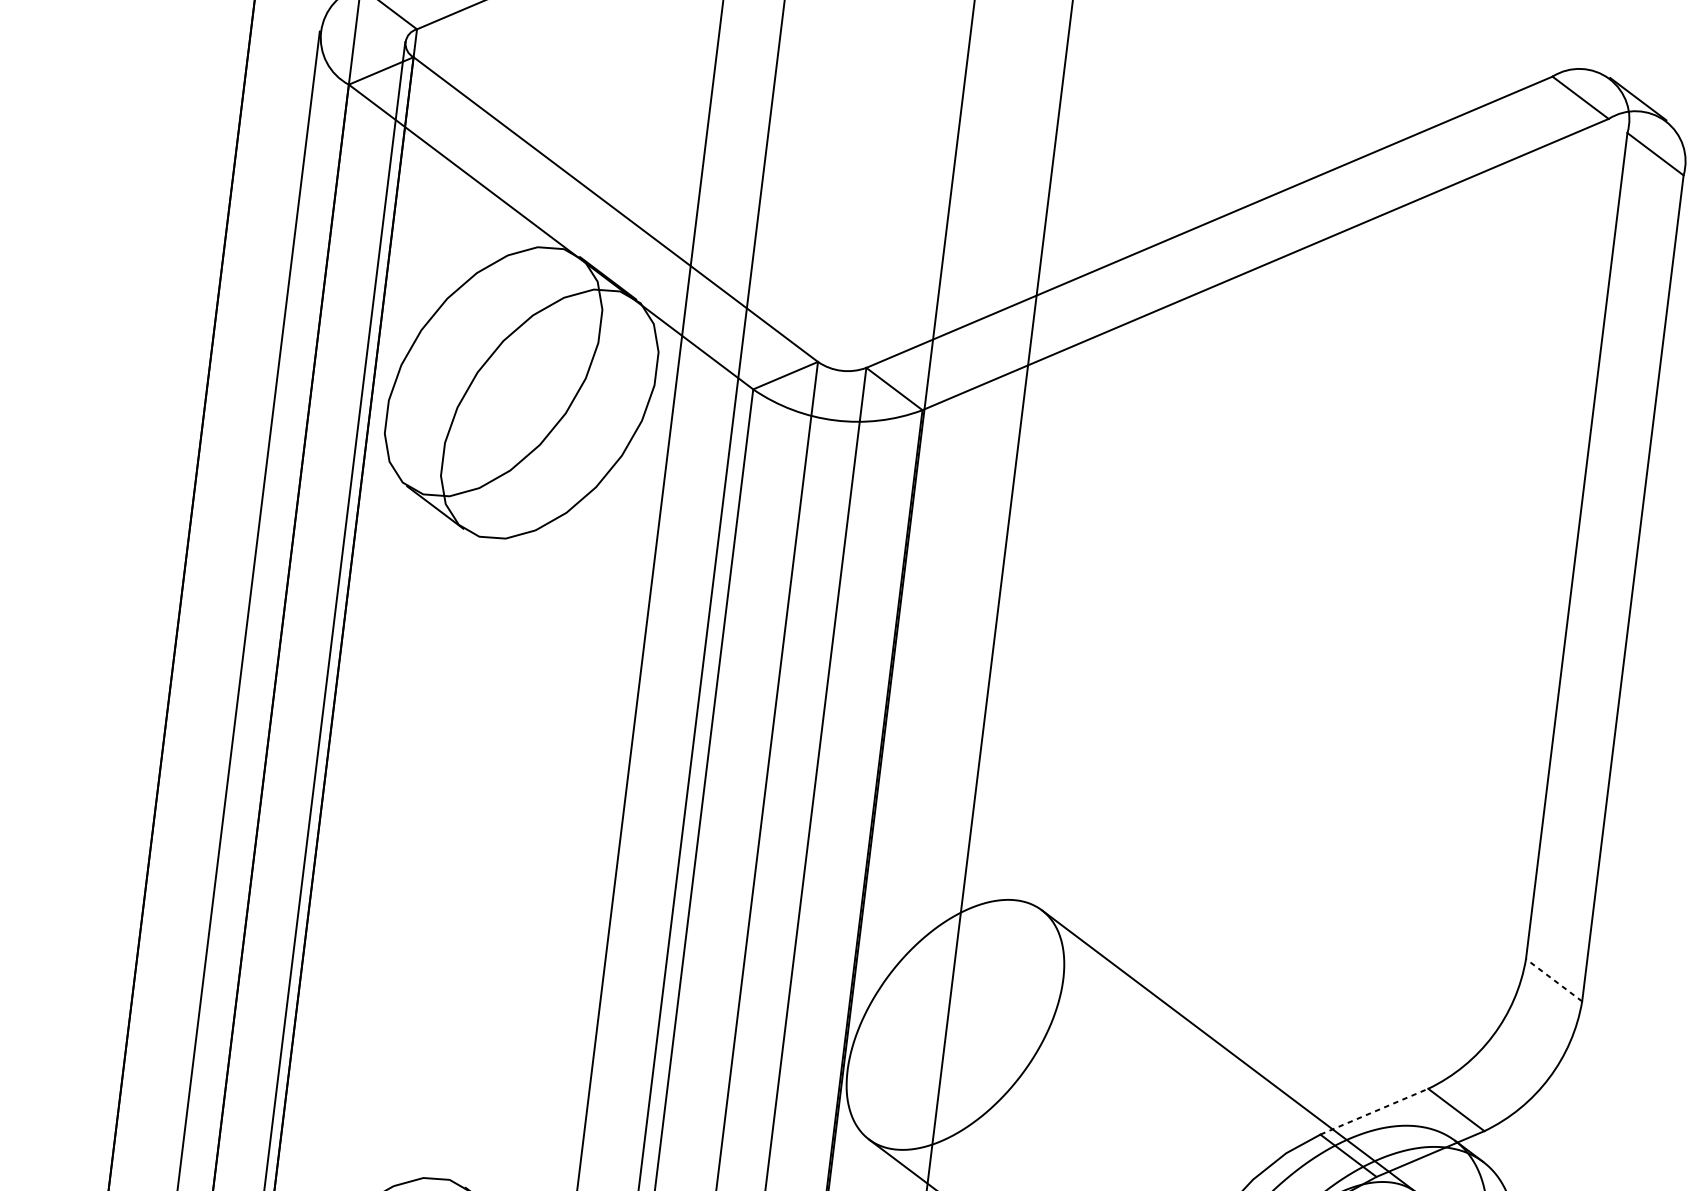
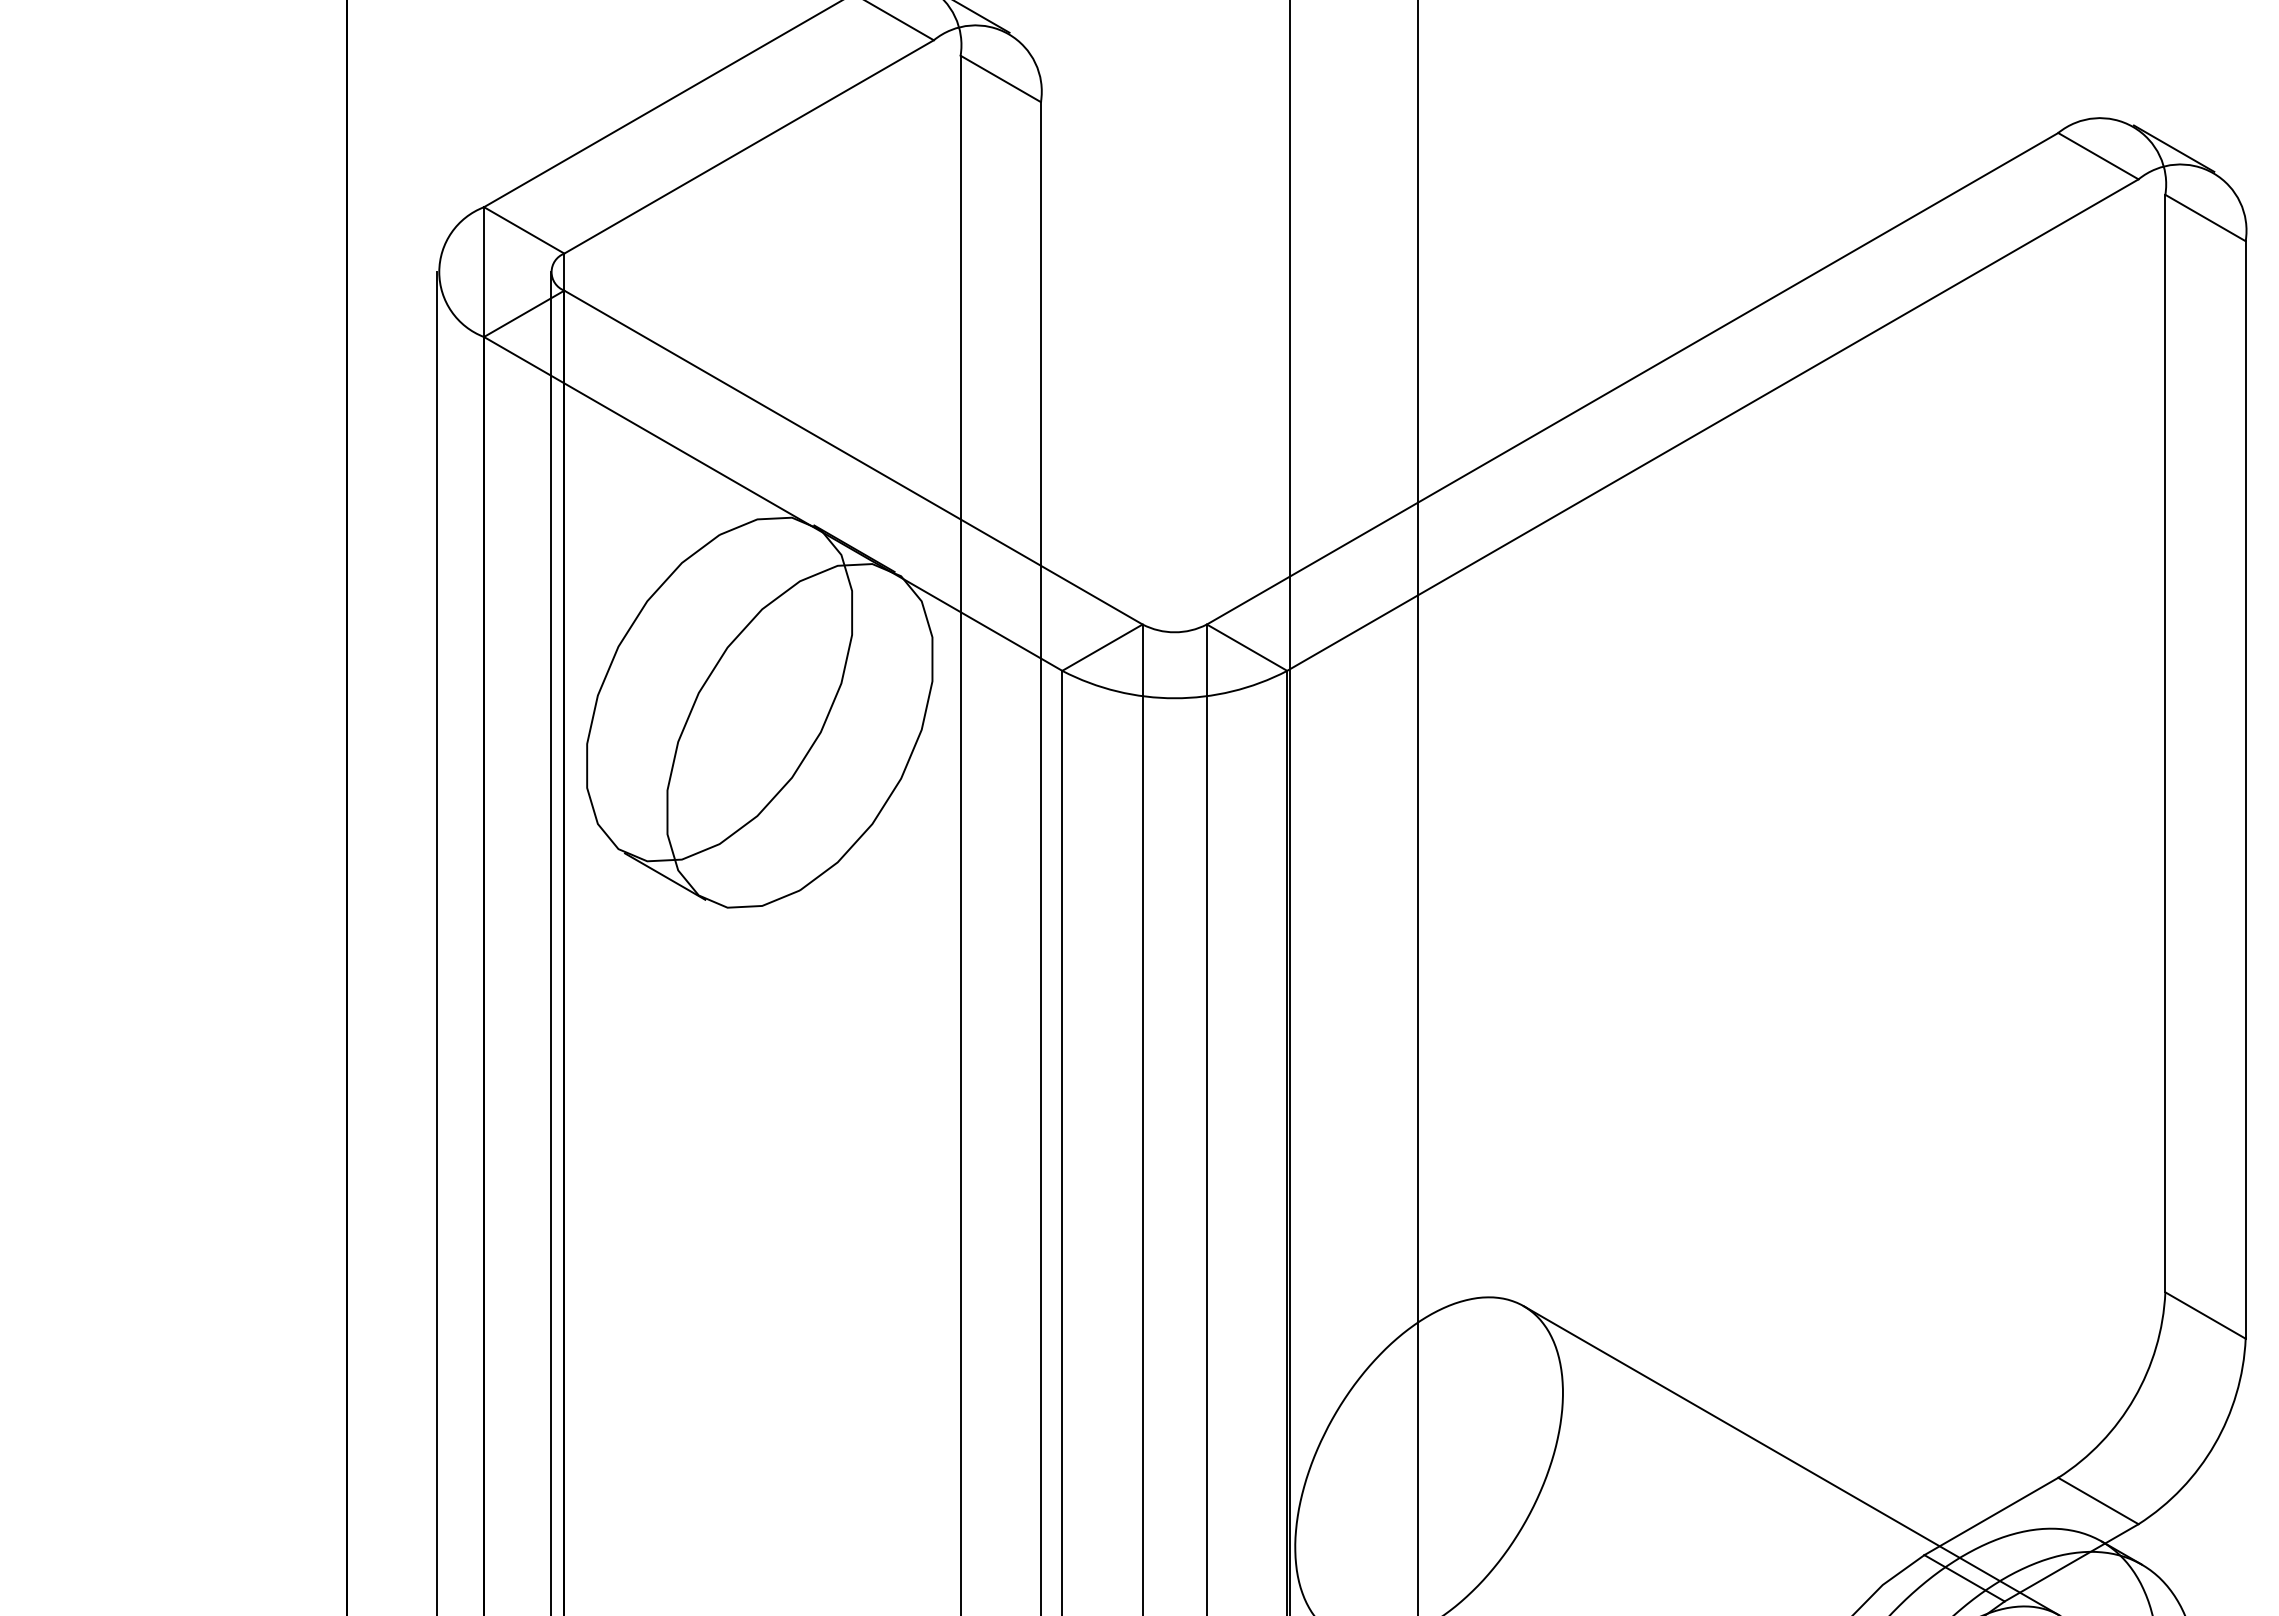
line: (1554, 980) -> (2205, 1315), dashed -> solid
line: (1374, 1111) -> (1991, 1516), dashed -> solid

